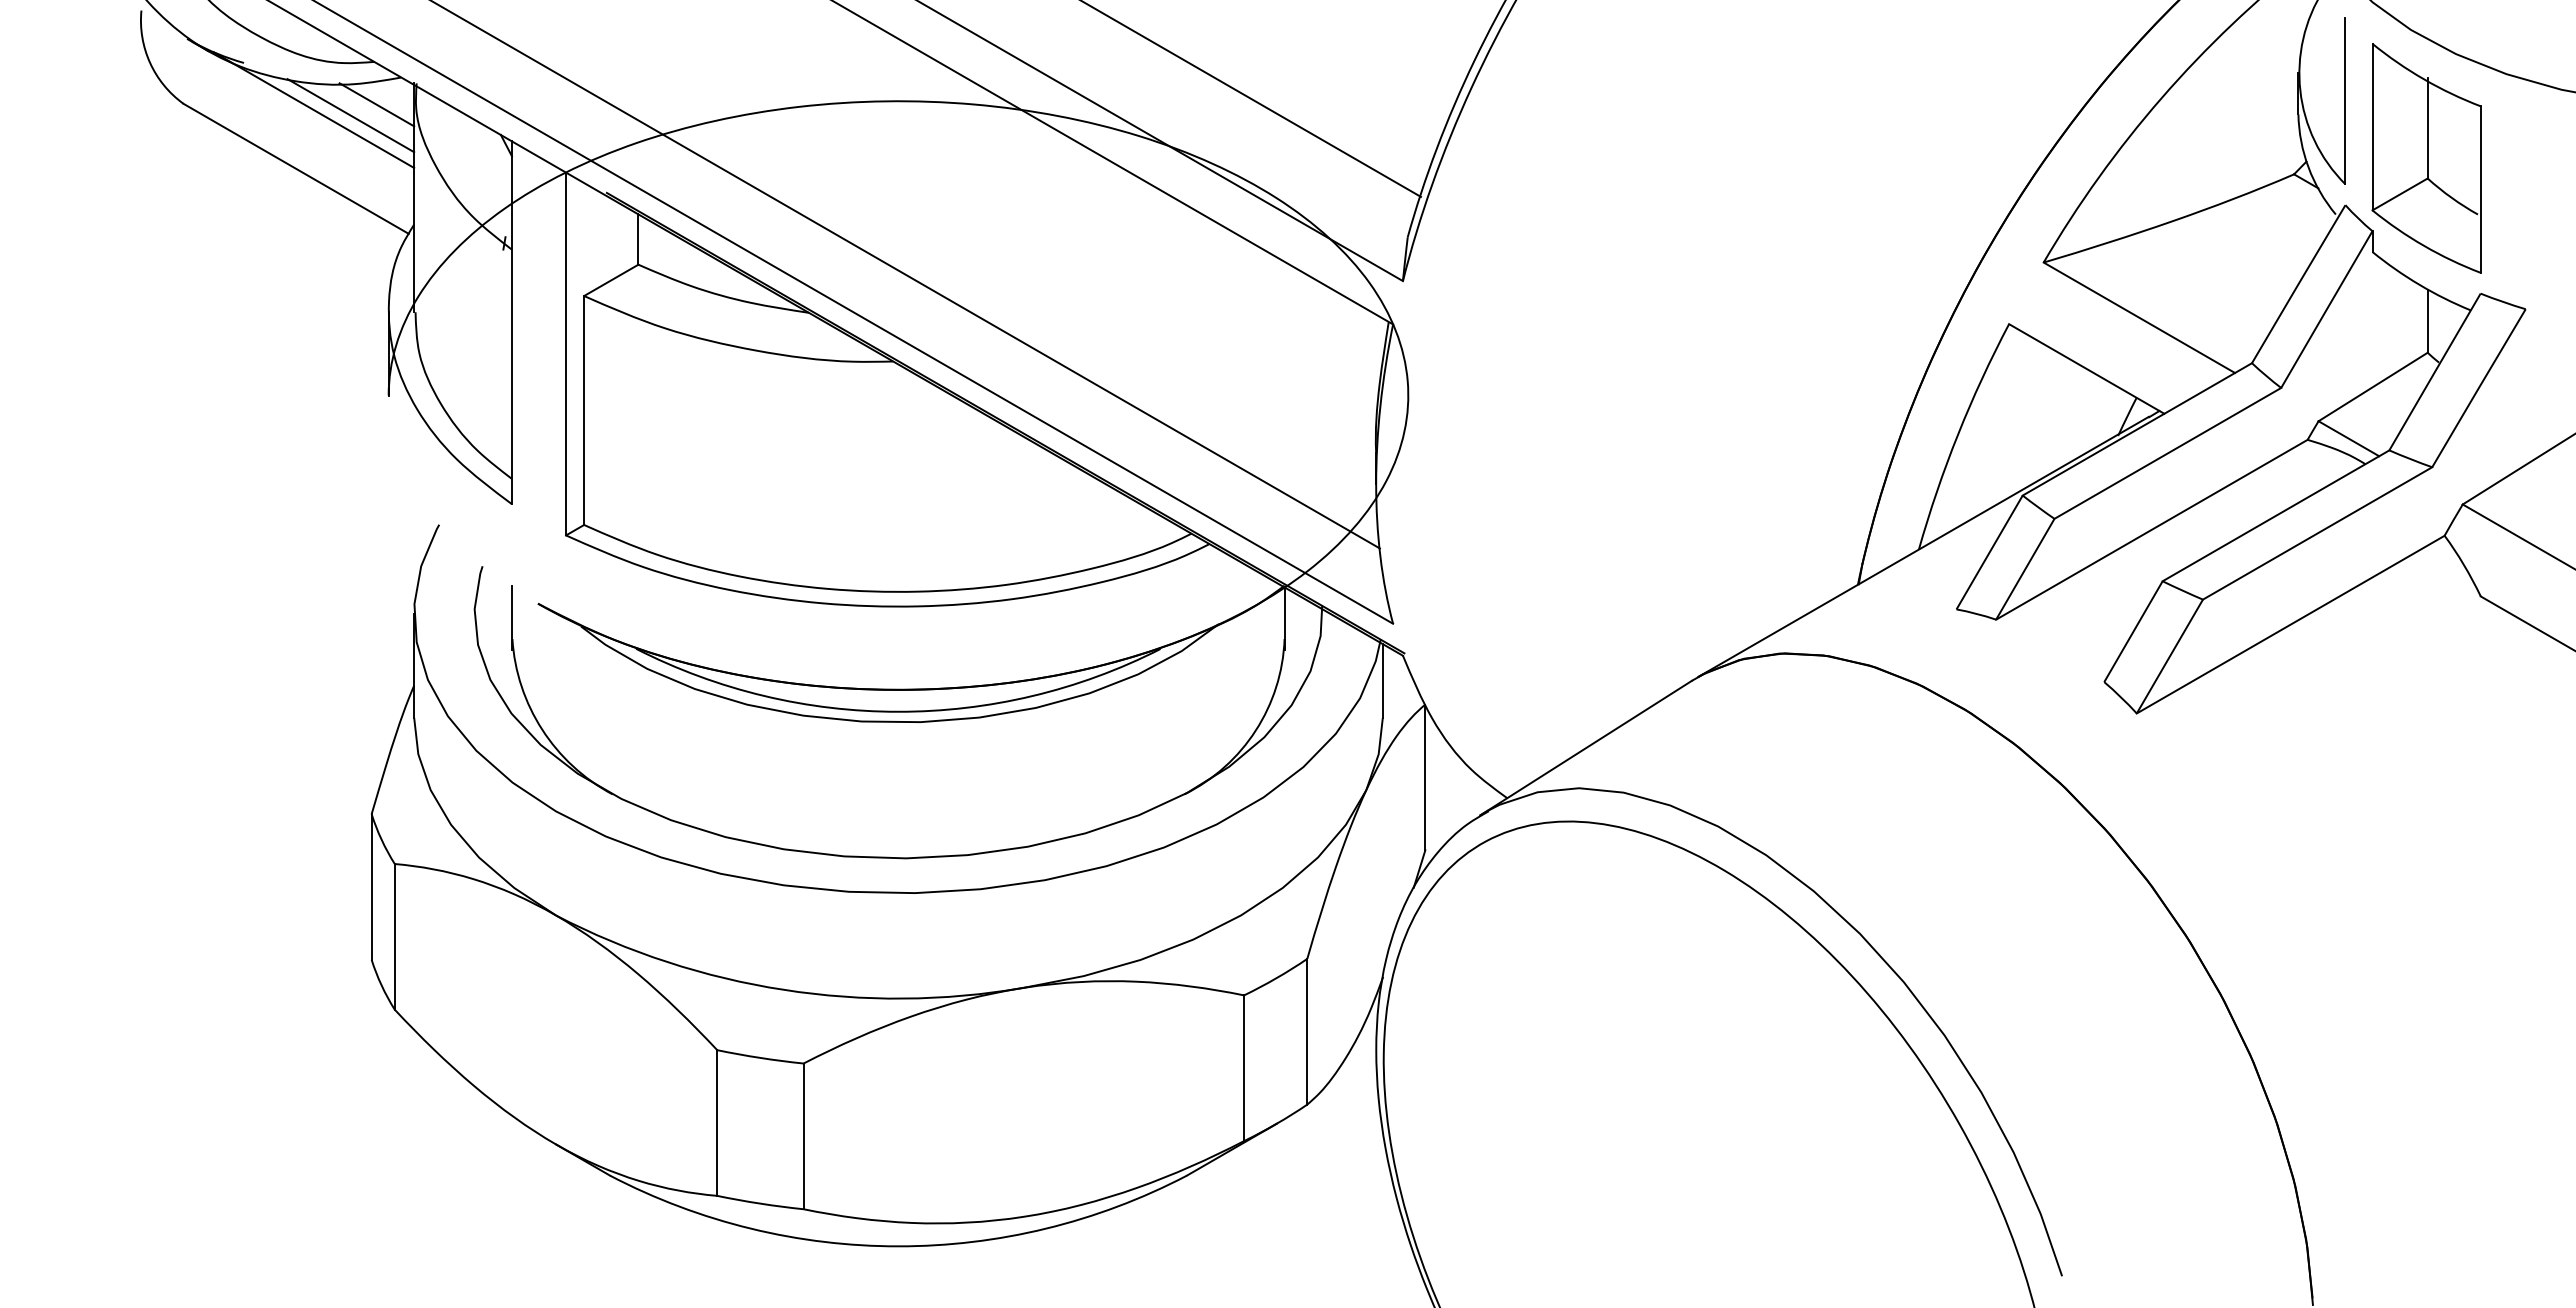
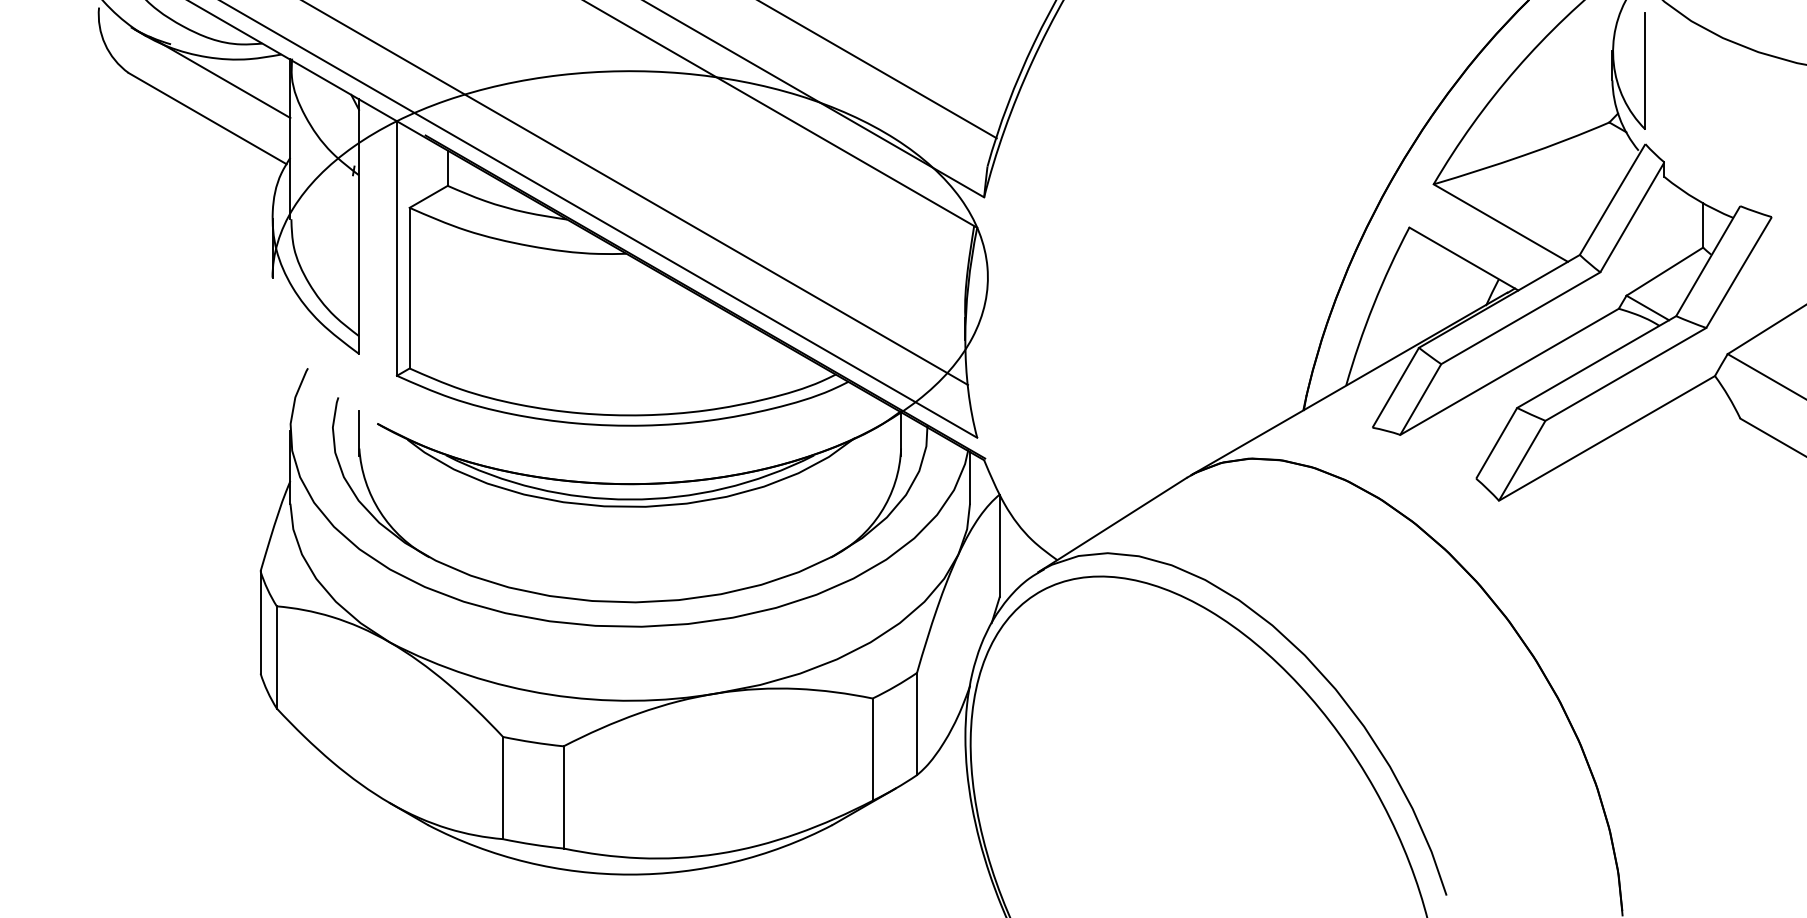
line: (376, 104) -> (263, 73), removed
line: (350, 115) -> (245, 81), removed
part: (2426, 158) -> (1702, 111), removed

